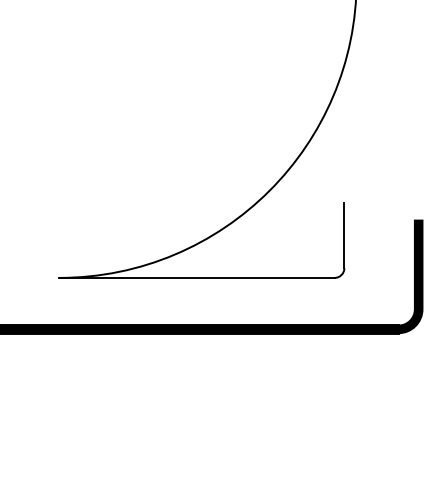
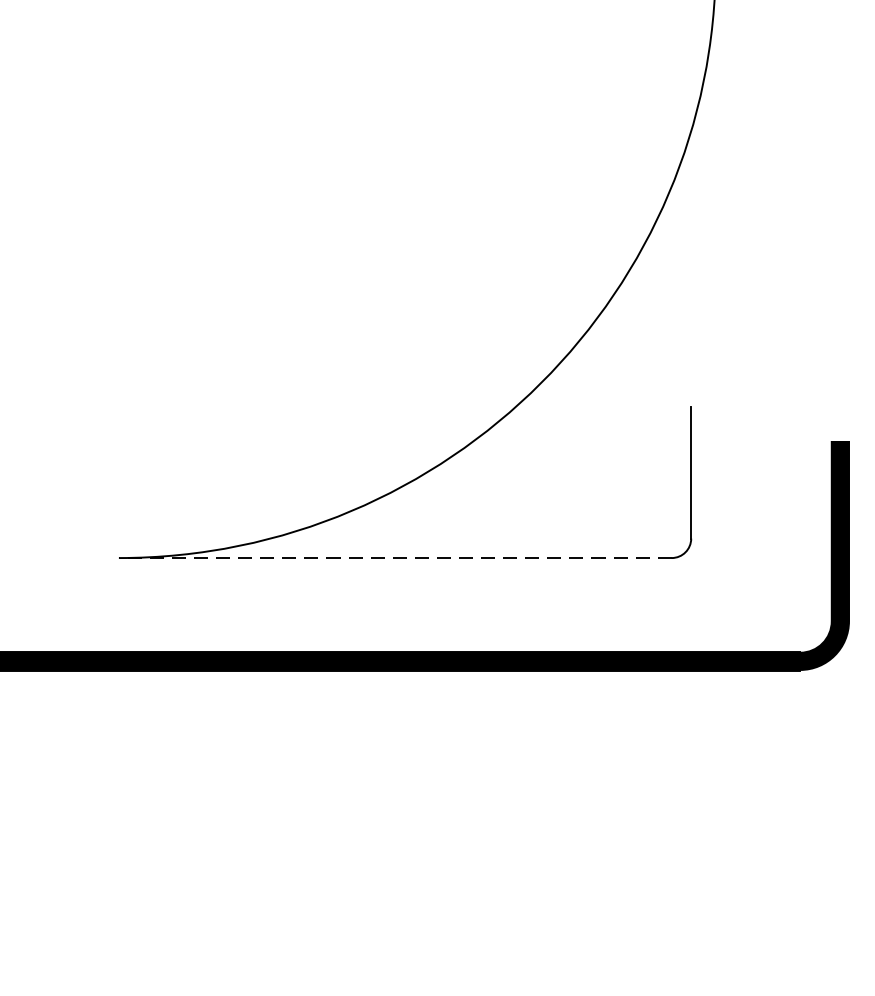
line: (197, 277) -> (396, 557), solid -> dashed

